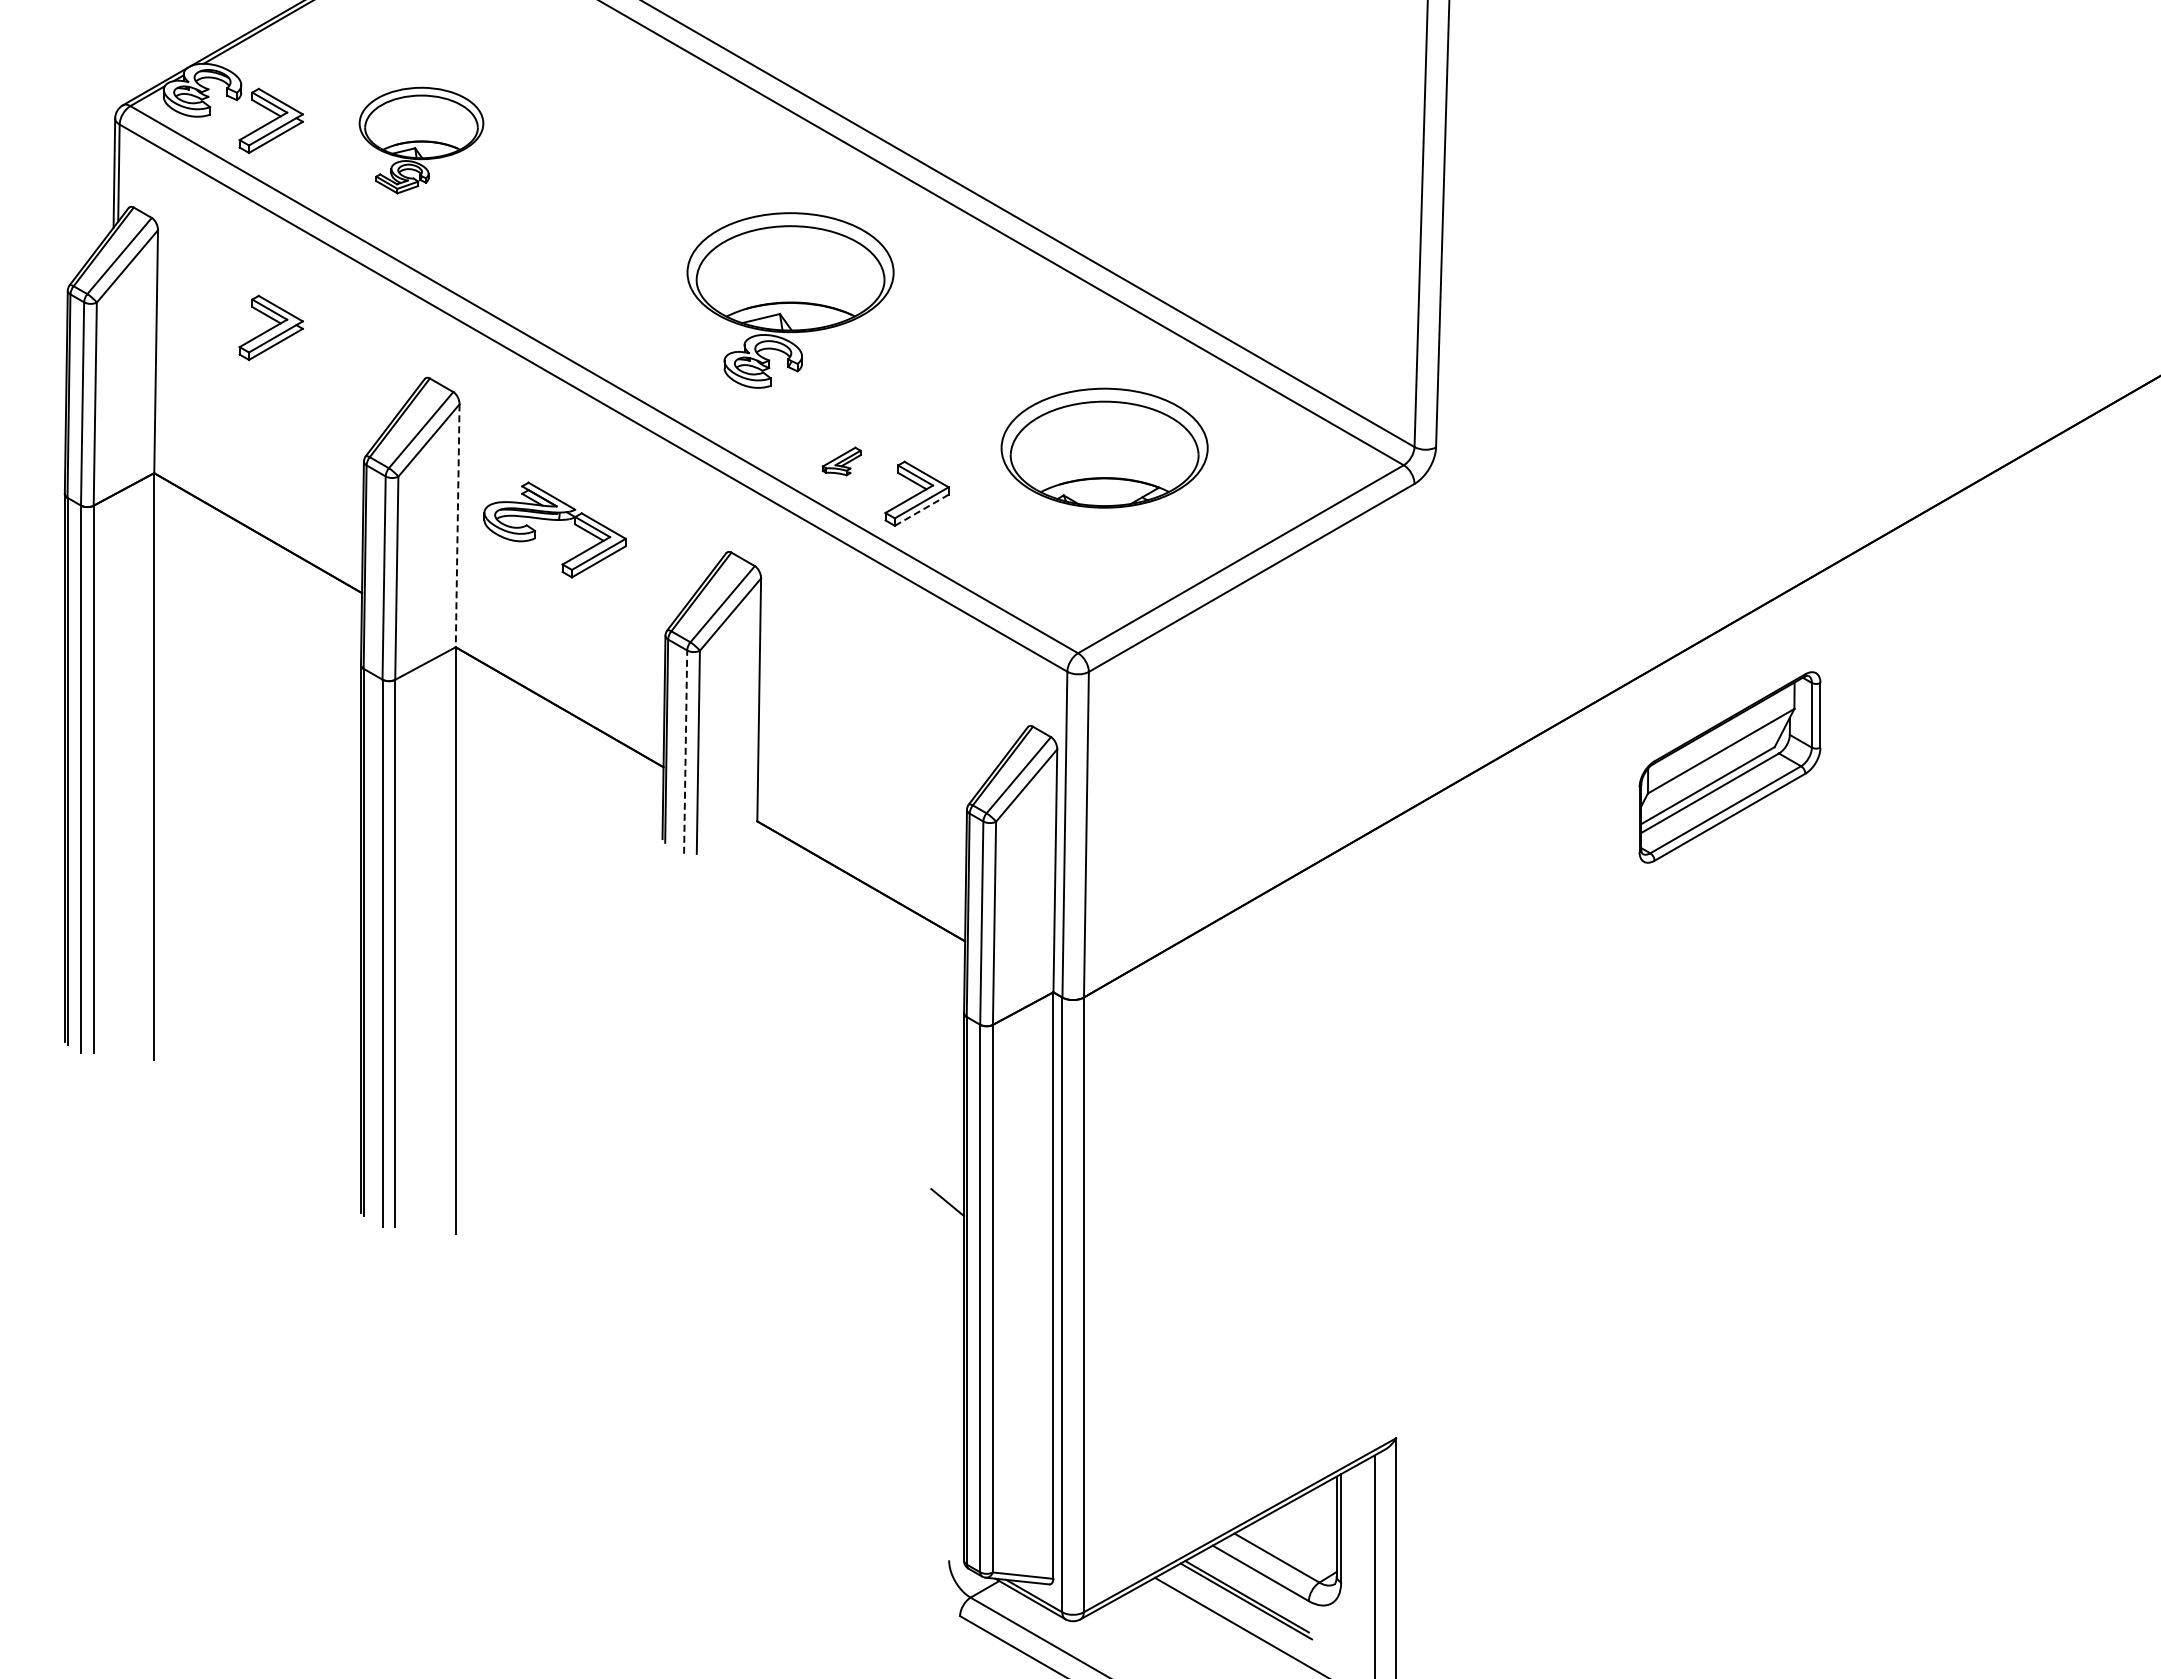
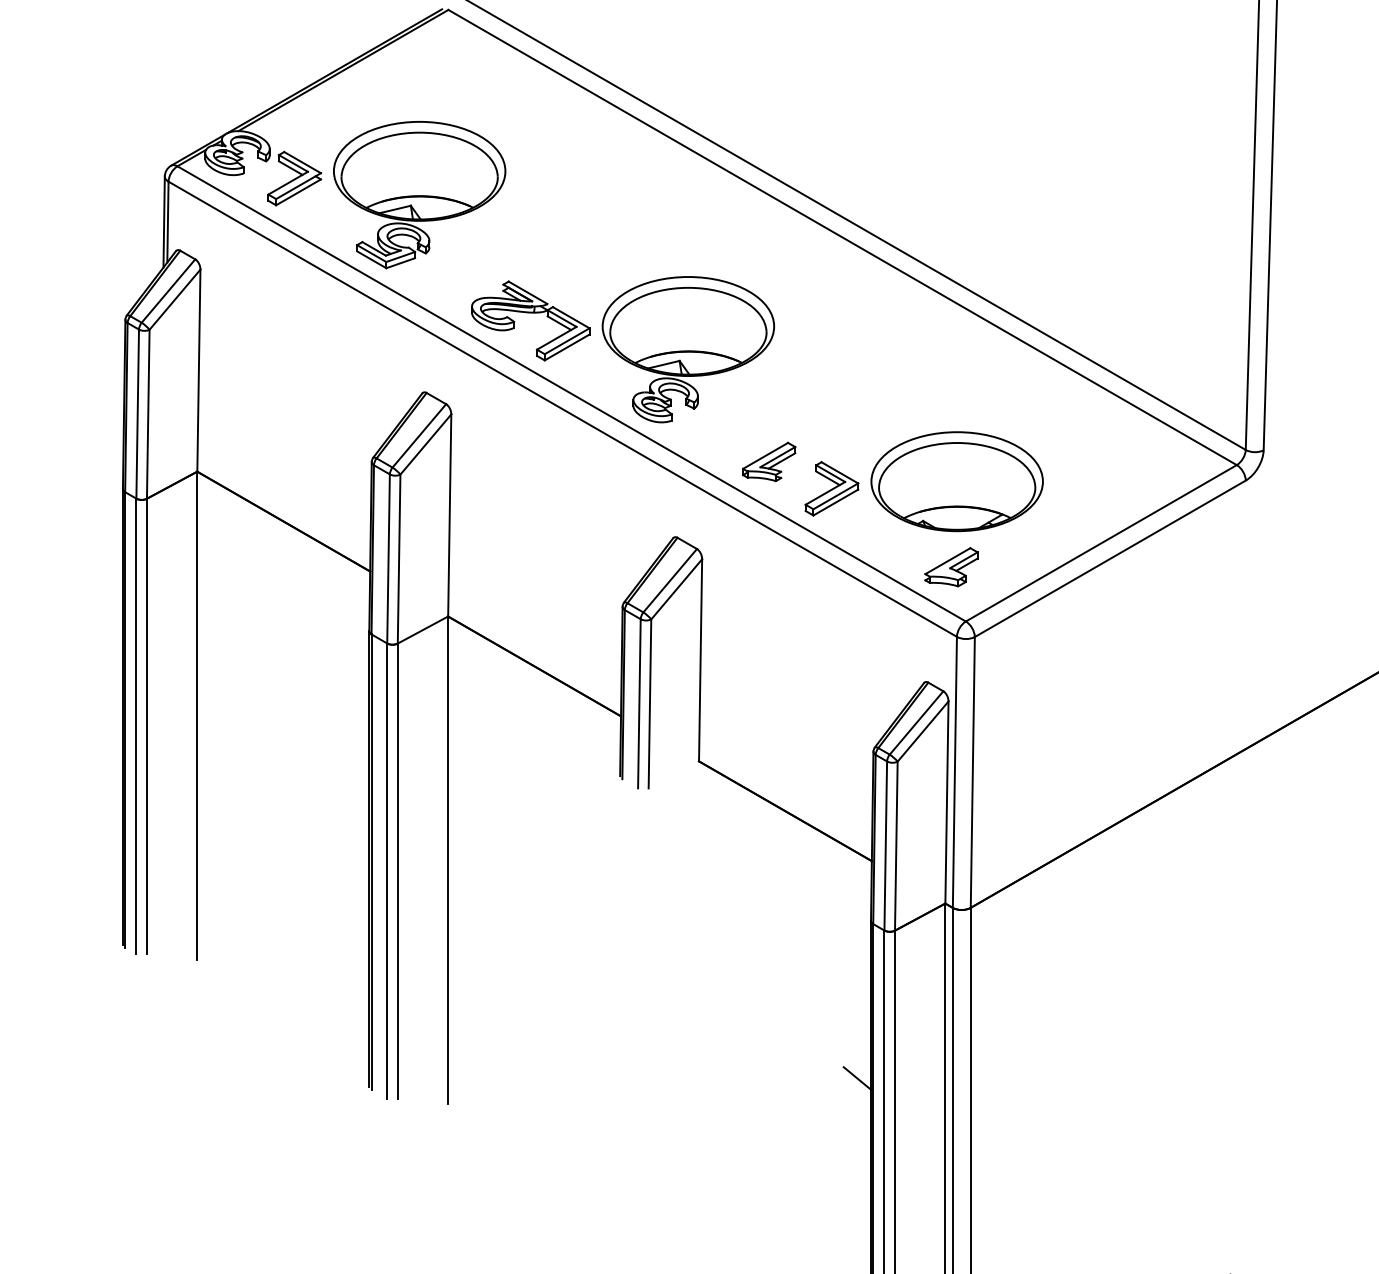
part: (421, 140) -> (419, 194), size x1.67
part: (790, 300) -> (688, 349), moved
part: (270, 327) -> (294, 350), removed
part: (1104, 447) -> (957, 481), moved
part: (841, 461) -> (769, 461), size x1.67
line: (921, 510) -> (835, 502), dashed -> solid
part: (554, 520) -> (530, 313), moved
line: (457, 526) -> (449, 516), dashed -> solid
part: (1060, 587) -> (951, 566), added
line: (685, 752) -> (639, 704), dashed -> solid

